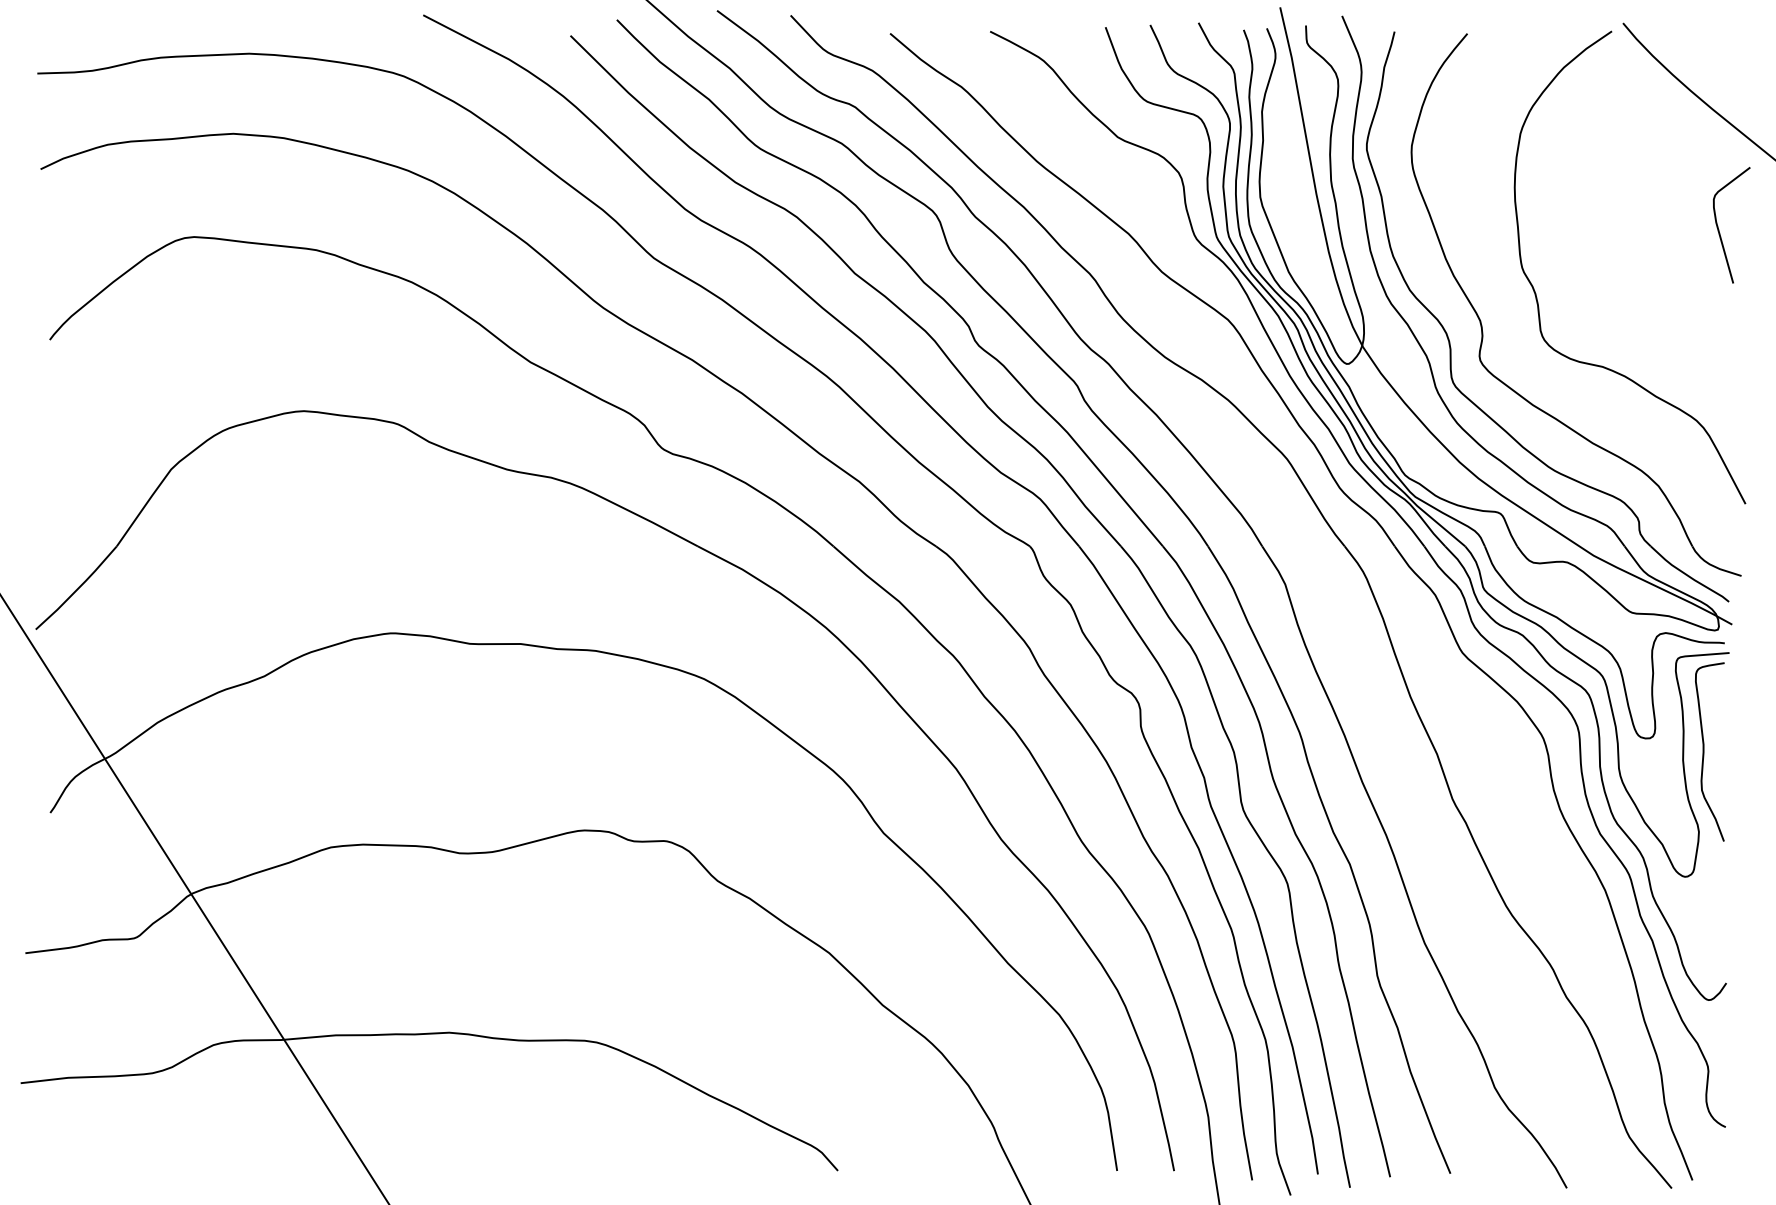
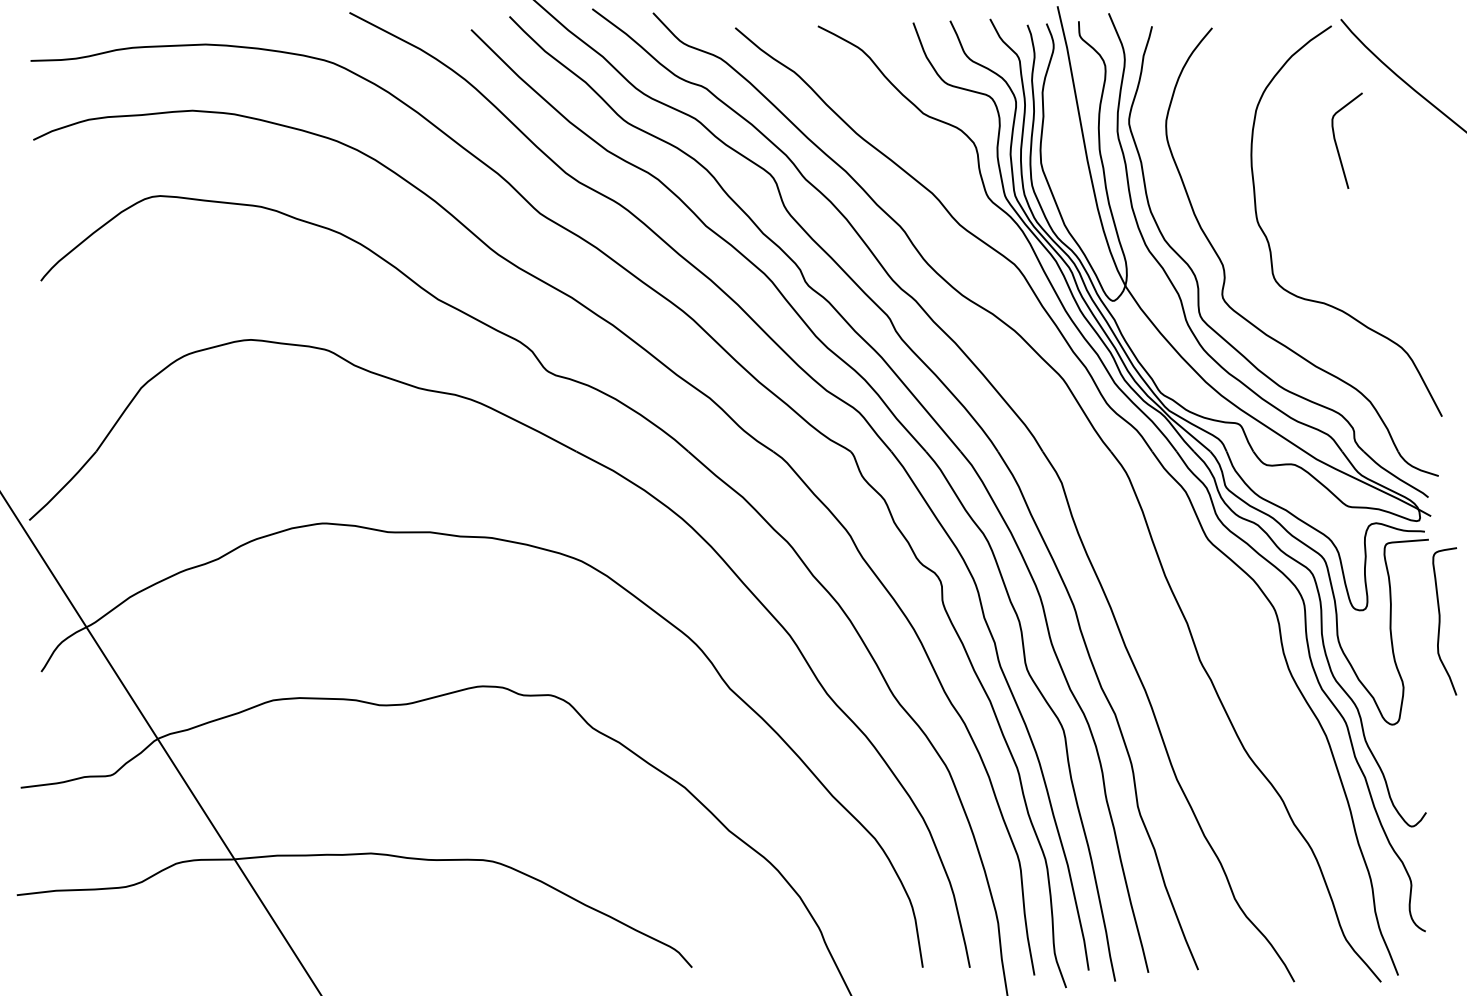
curve: (1719, 229) -> (1337, 144), moved
curve: (1704, 751) -> (1440, 621), moved

